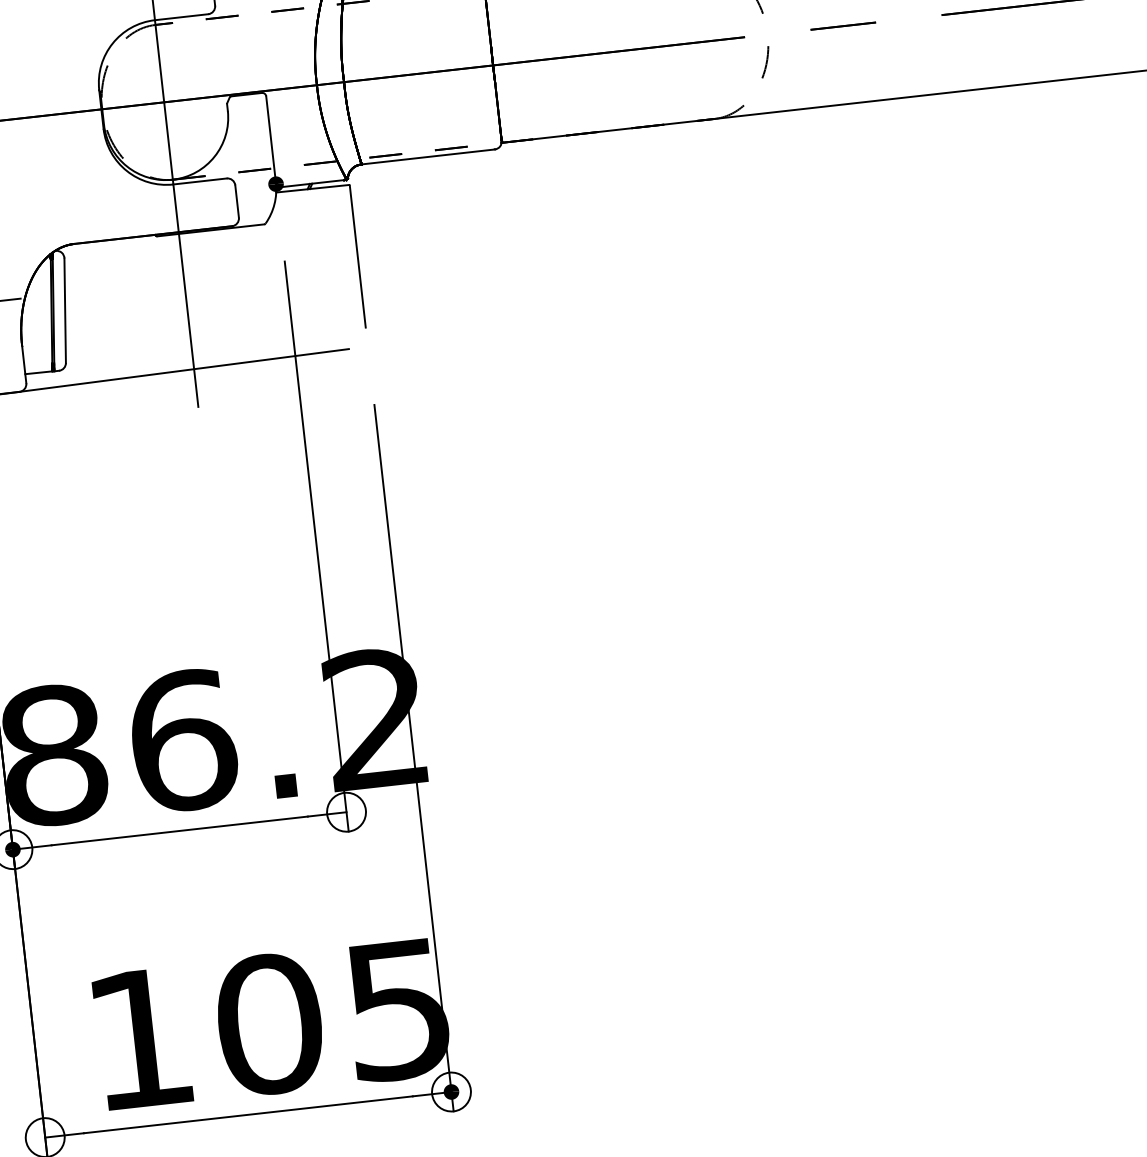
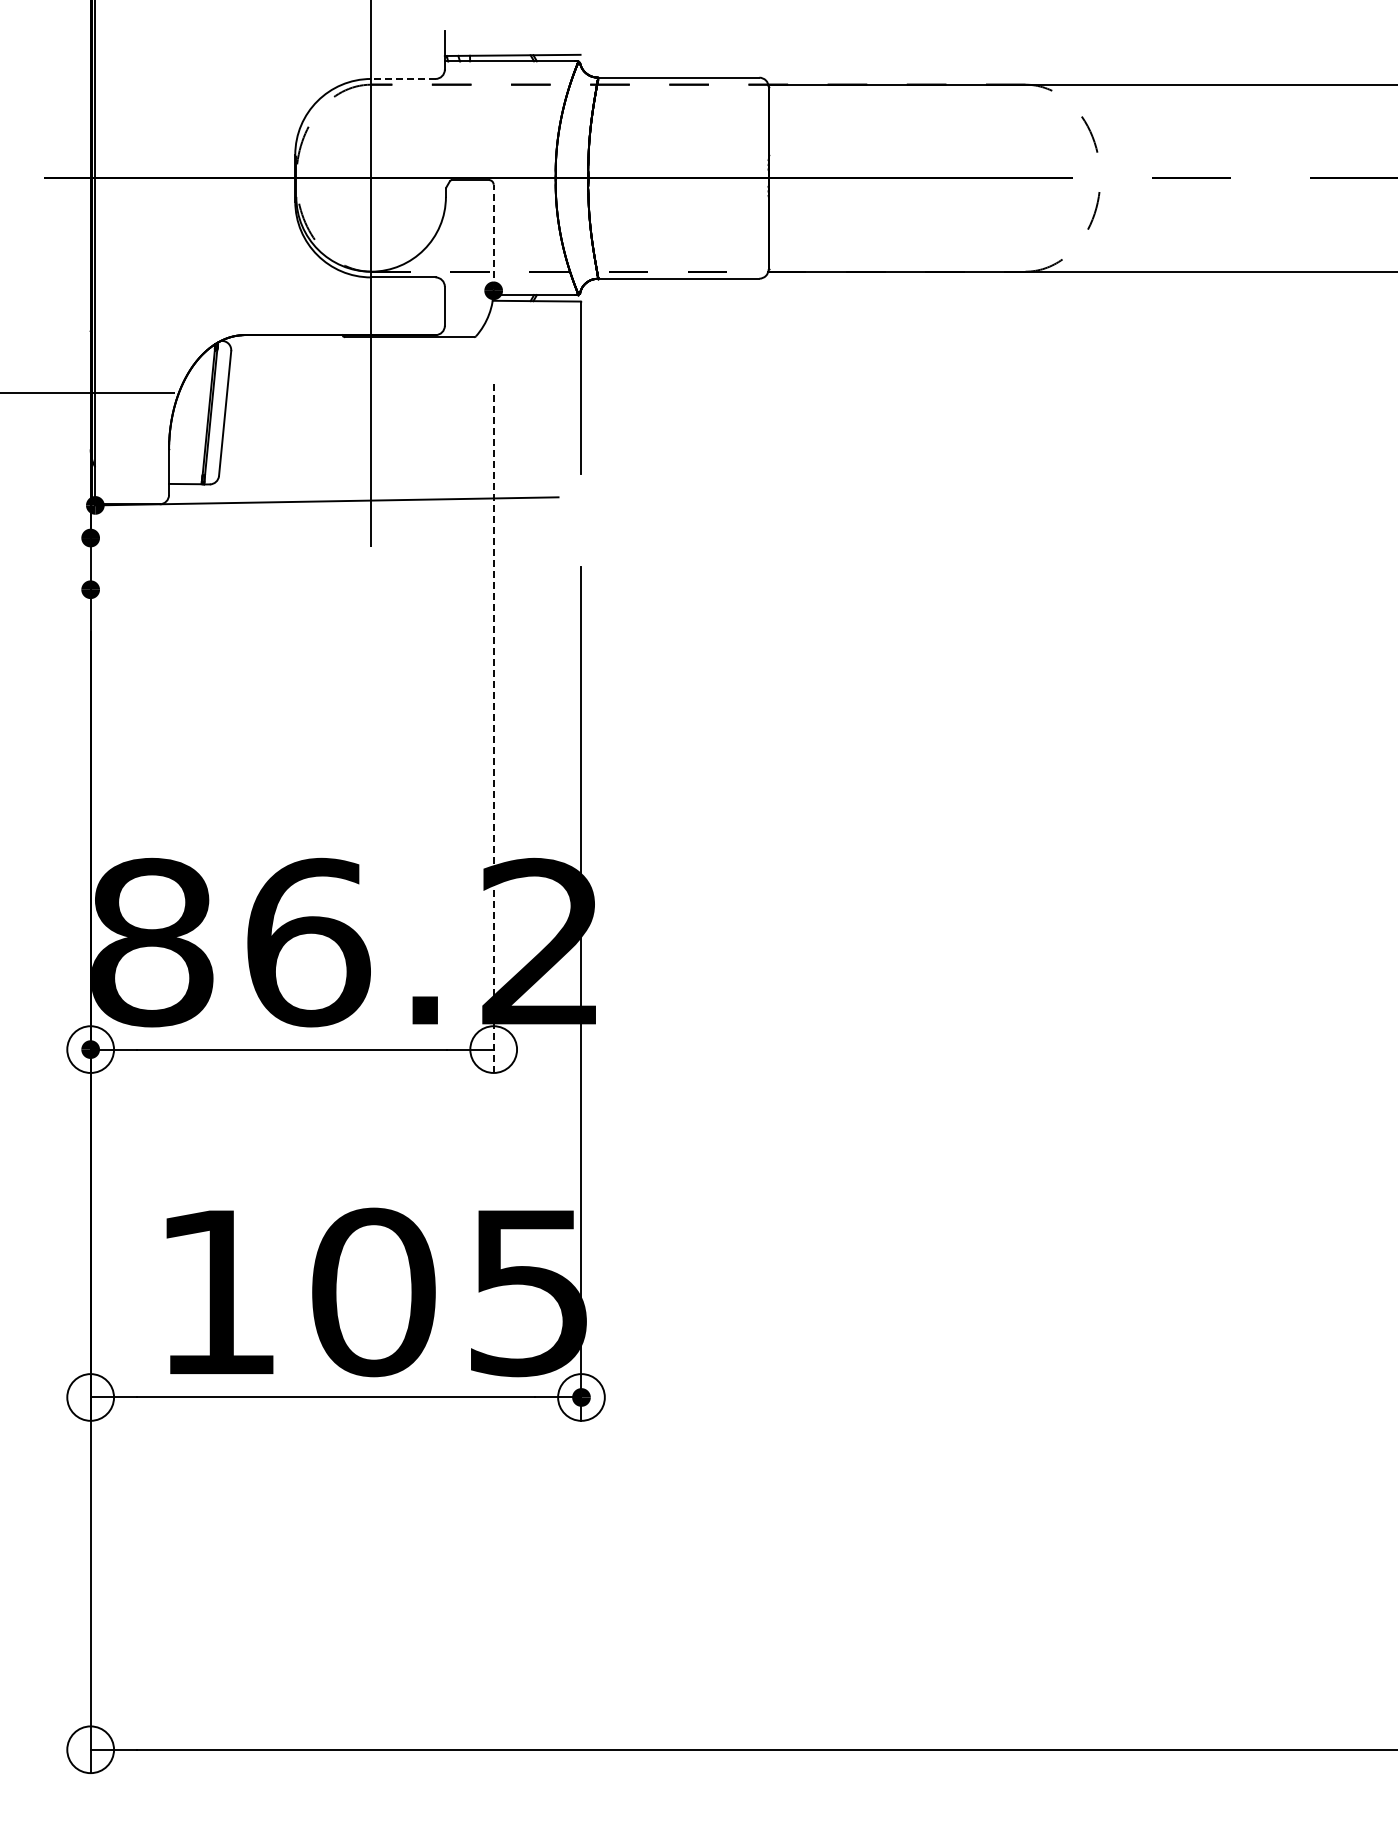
line: (180, 16) -> (402, 78), solid -> dashed
line: (270, 139) -> (493, 236), solid -> dashed
line: (316, 547) -> (493, 729), solid -> dashed

